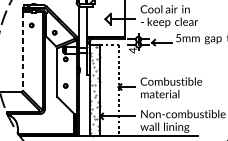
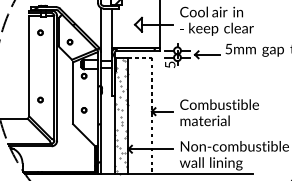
text: (133, 50) -> (170, 64), 4 -> 5
line: (23, 51) -> (29, 66), dashed -> solid
part: (31, 77) -> (40, 99), added

